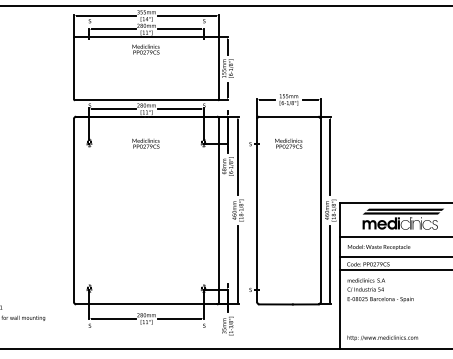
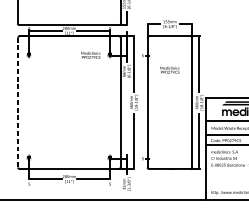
text: (145, 143) -> (90, 55), moved
text: (288, 143) -> (169, 70), moved
line: (74, 210) -> (18, 102), solid -> dashed

